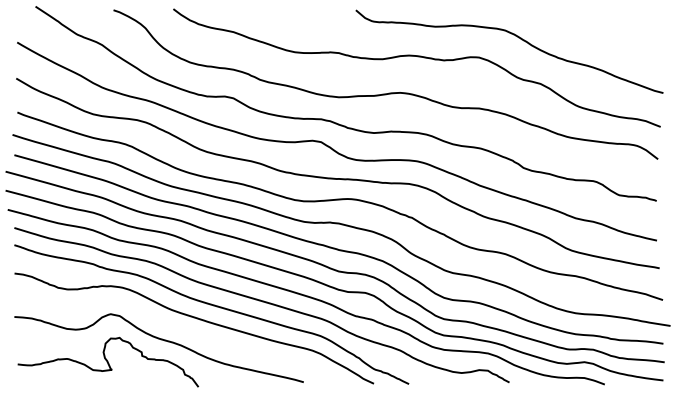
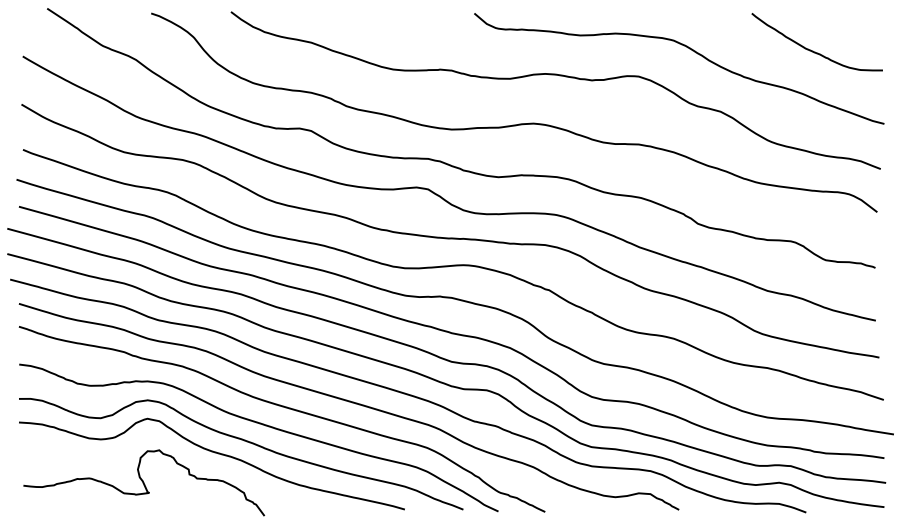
curve: (609, 37) -> (812, 49), added
curve: (185, 332) -> (247, 443), added

